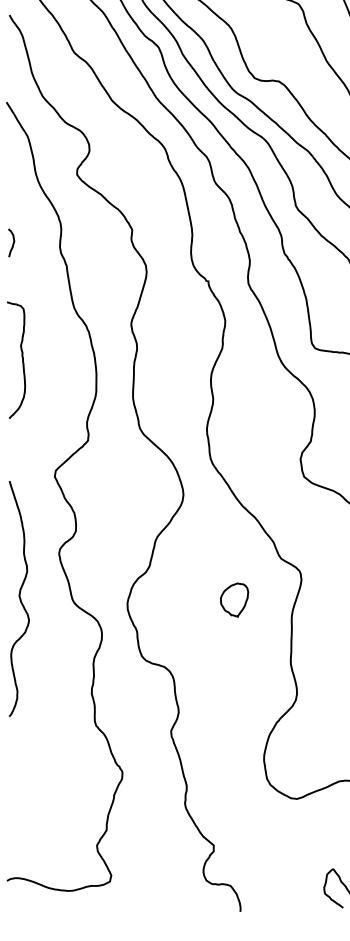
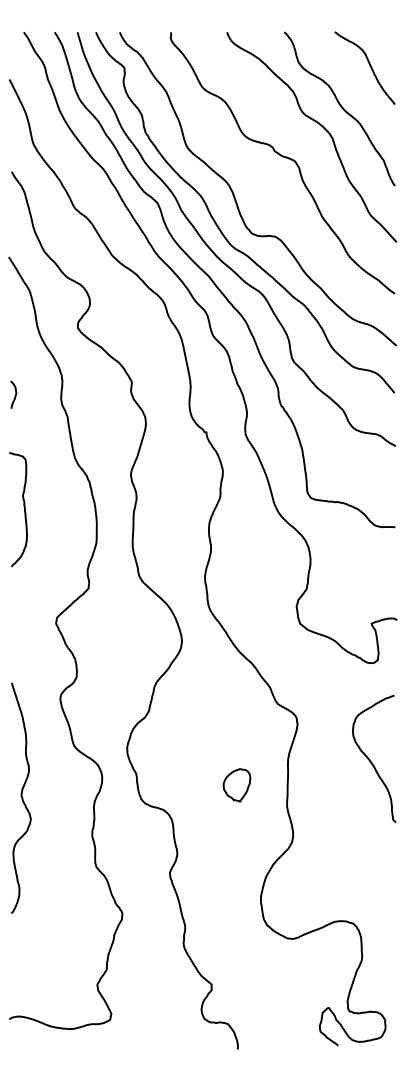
curve: (19, 598) -> (21, 797), moved
part: (234, 600) -> (236, 785), moved

